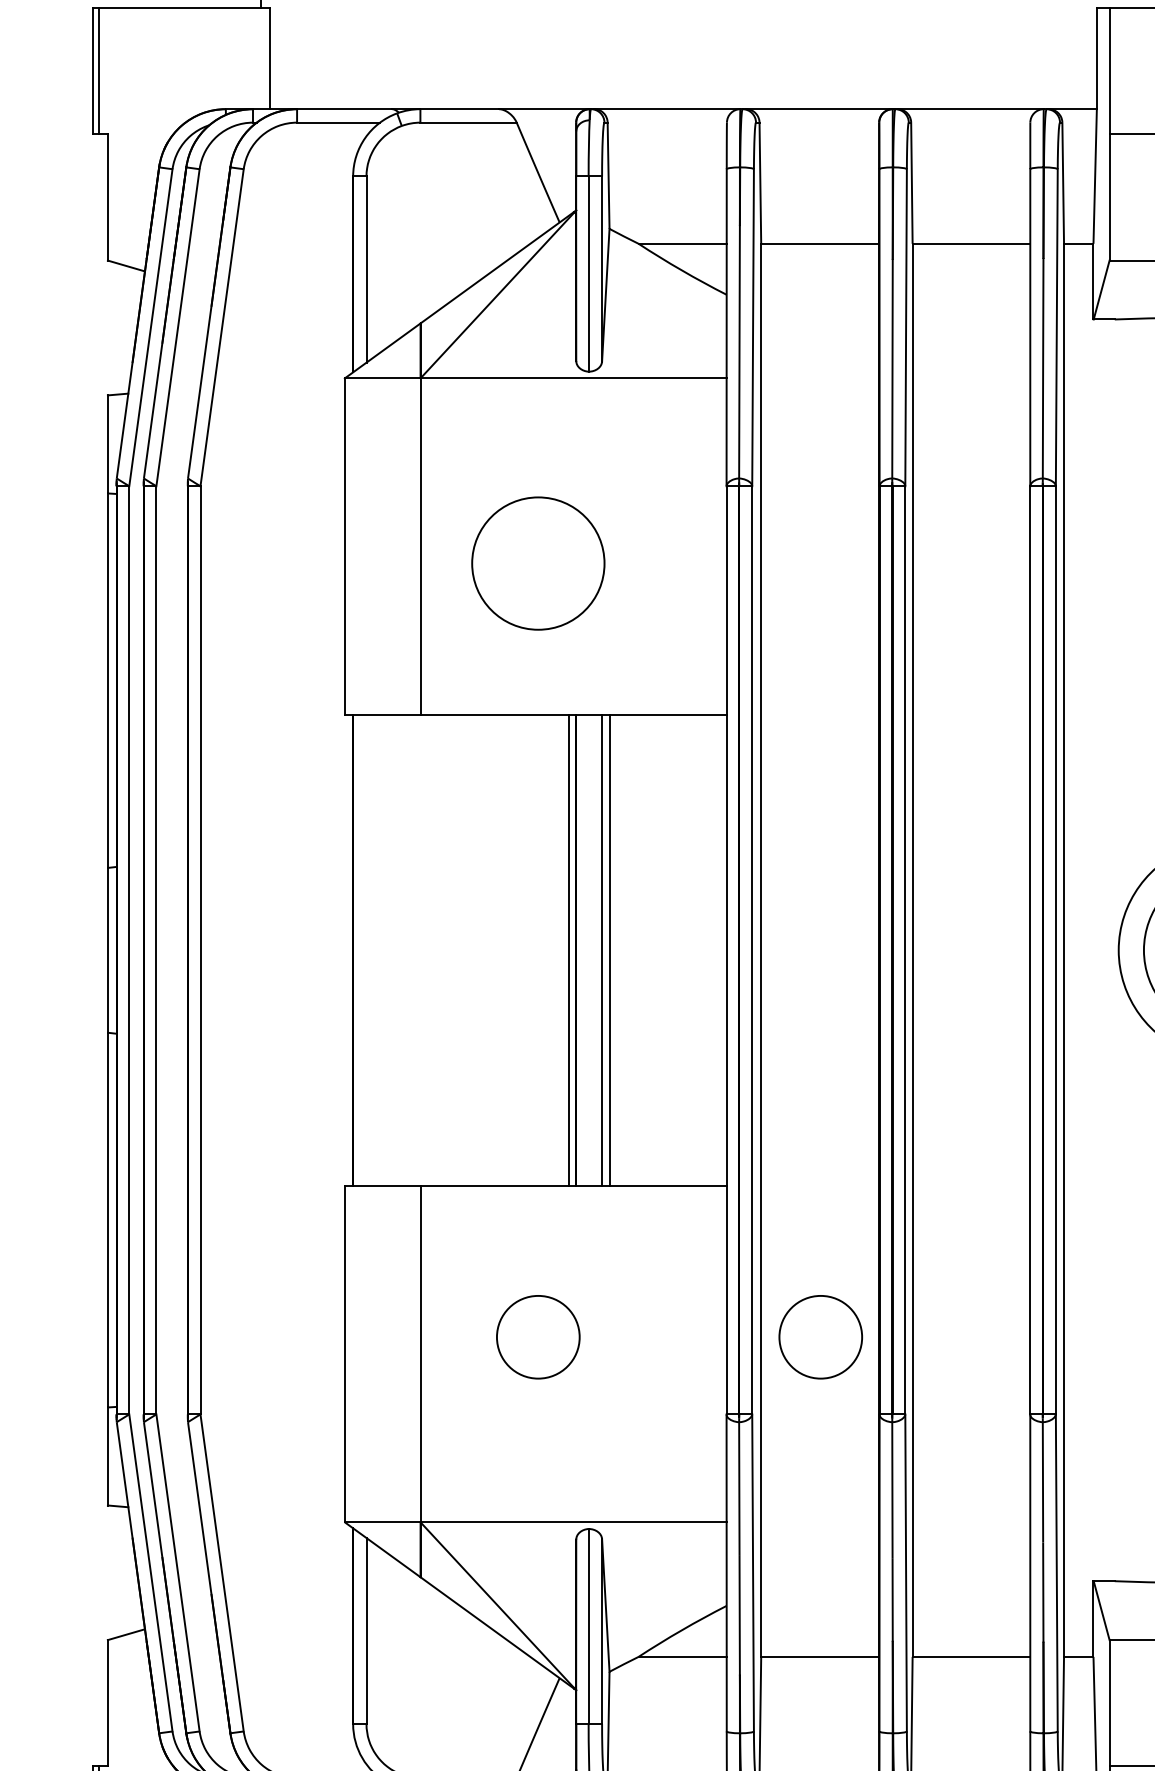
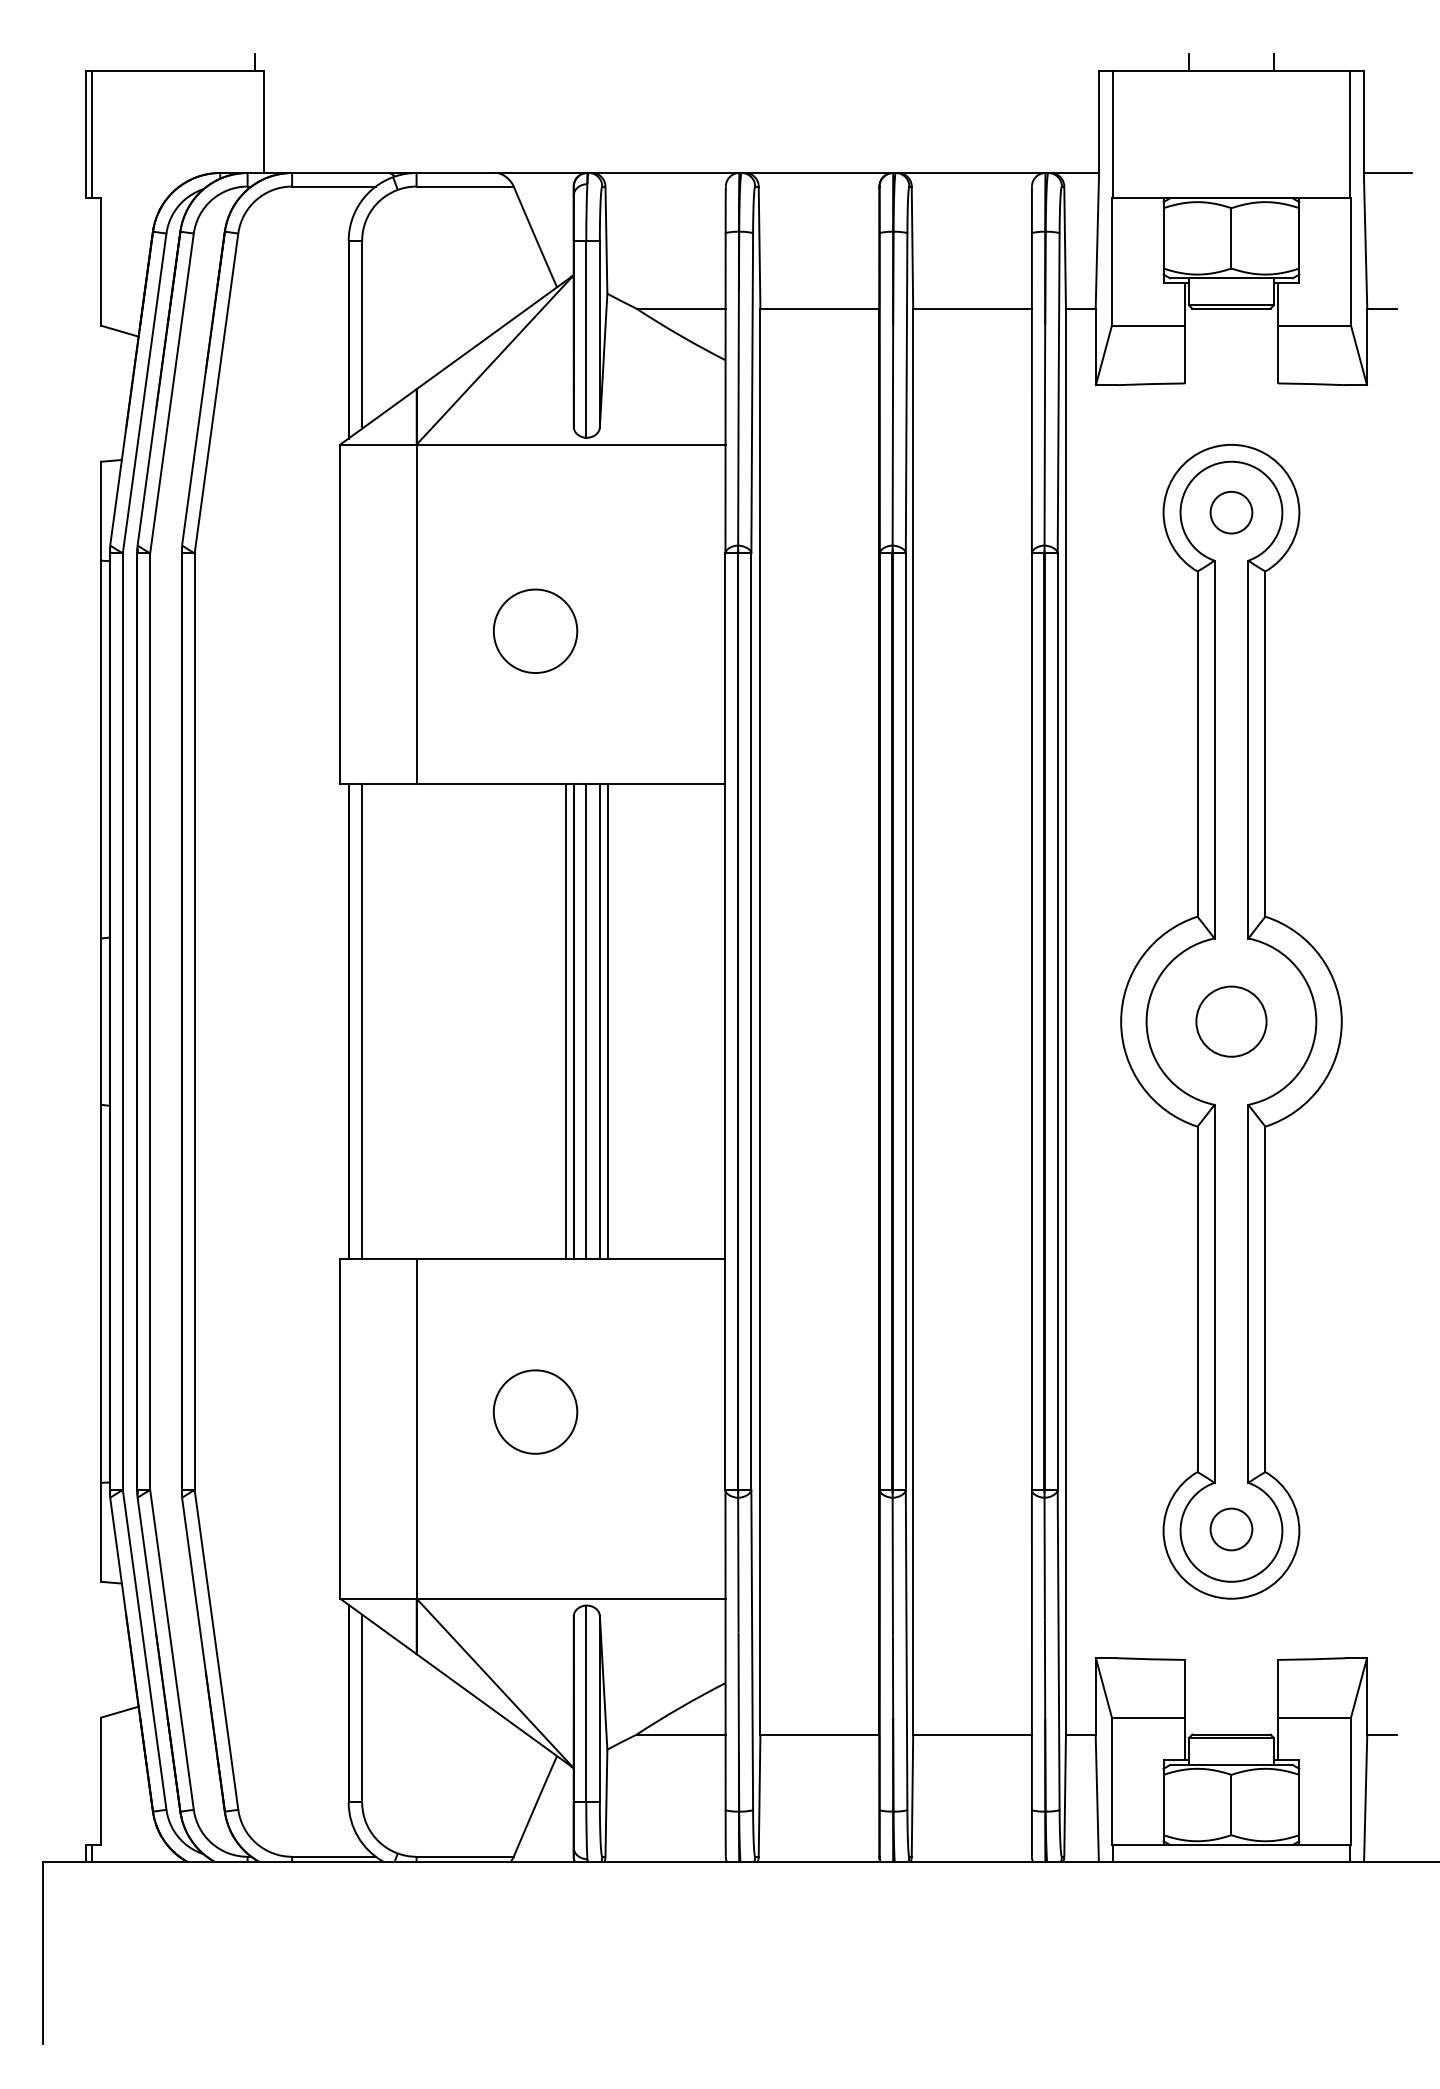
circle: (538, 562) -> (535, 630), size x0.62
line: (366, 950) -> (362, 1021), added
line: (588, 950) -> (586, 1021), added
circle: (820, 1336) -> (820, 1411), removed

